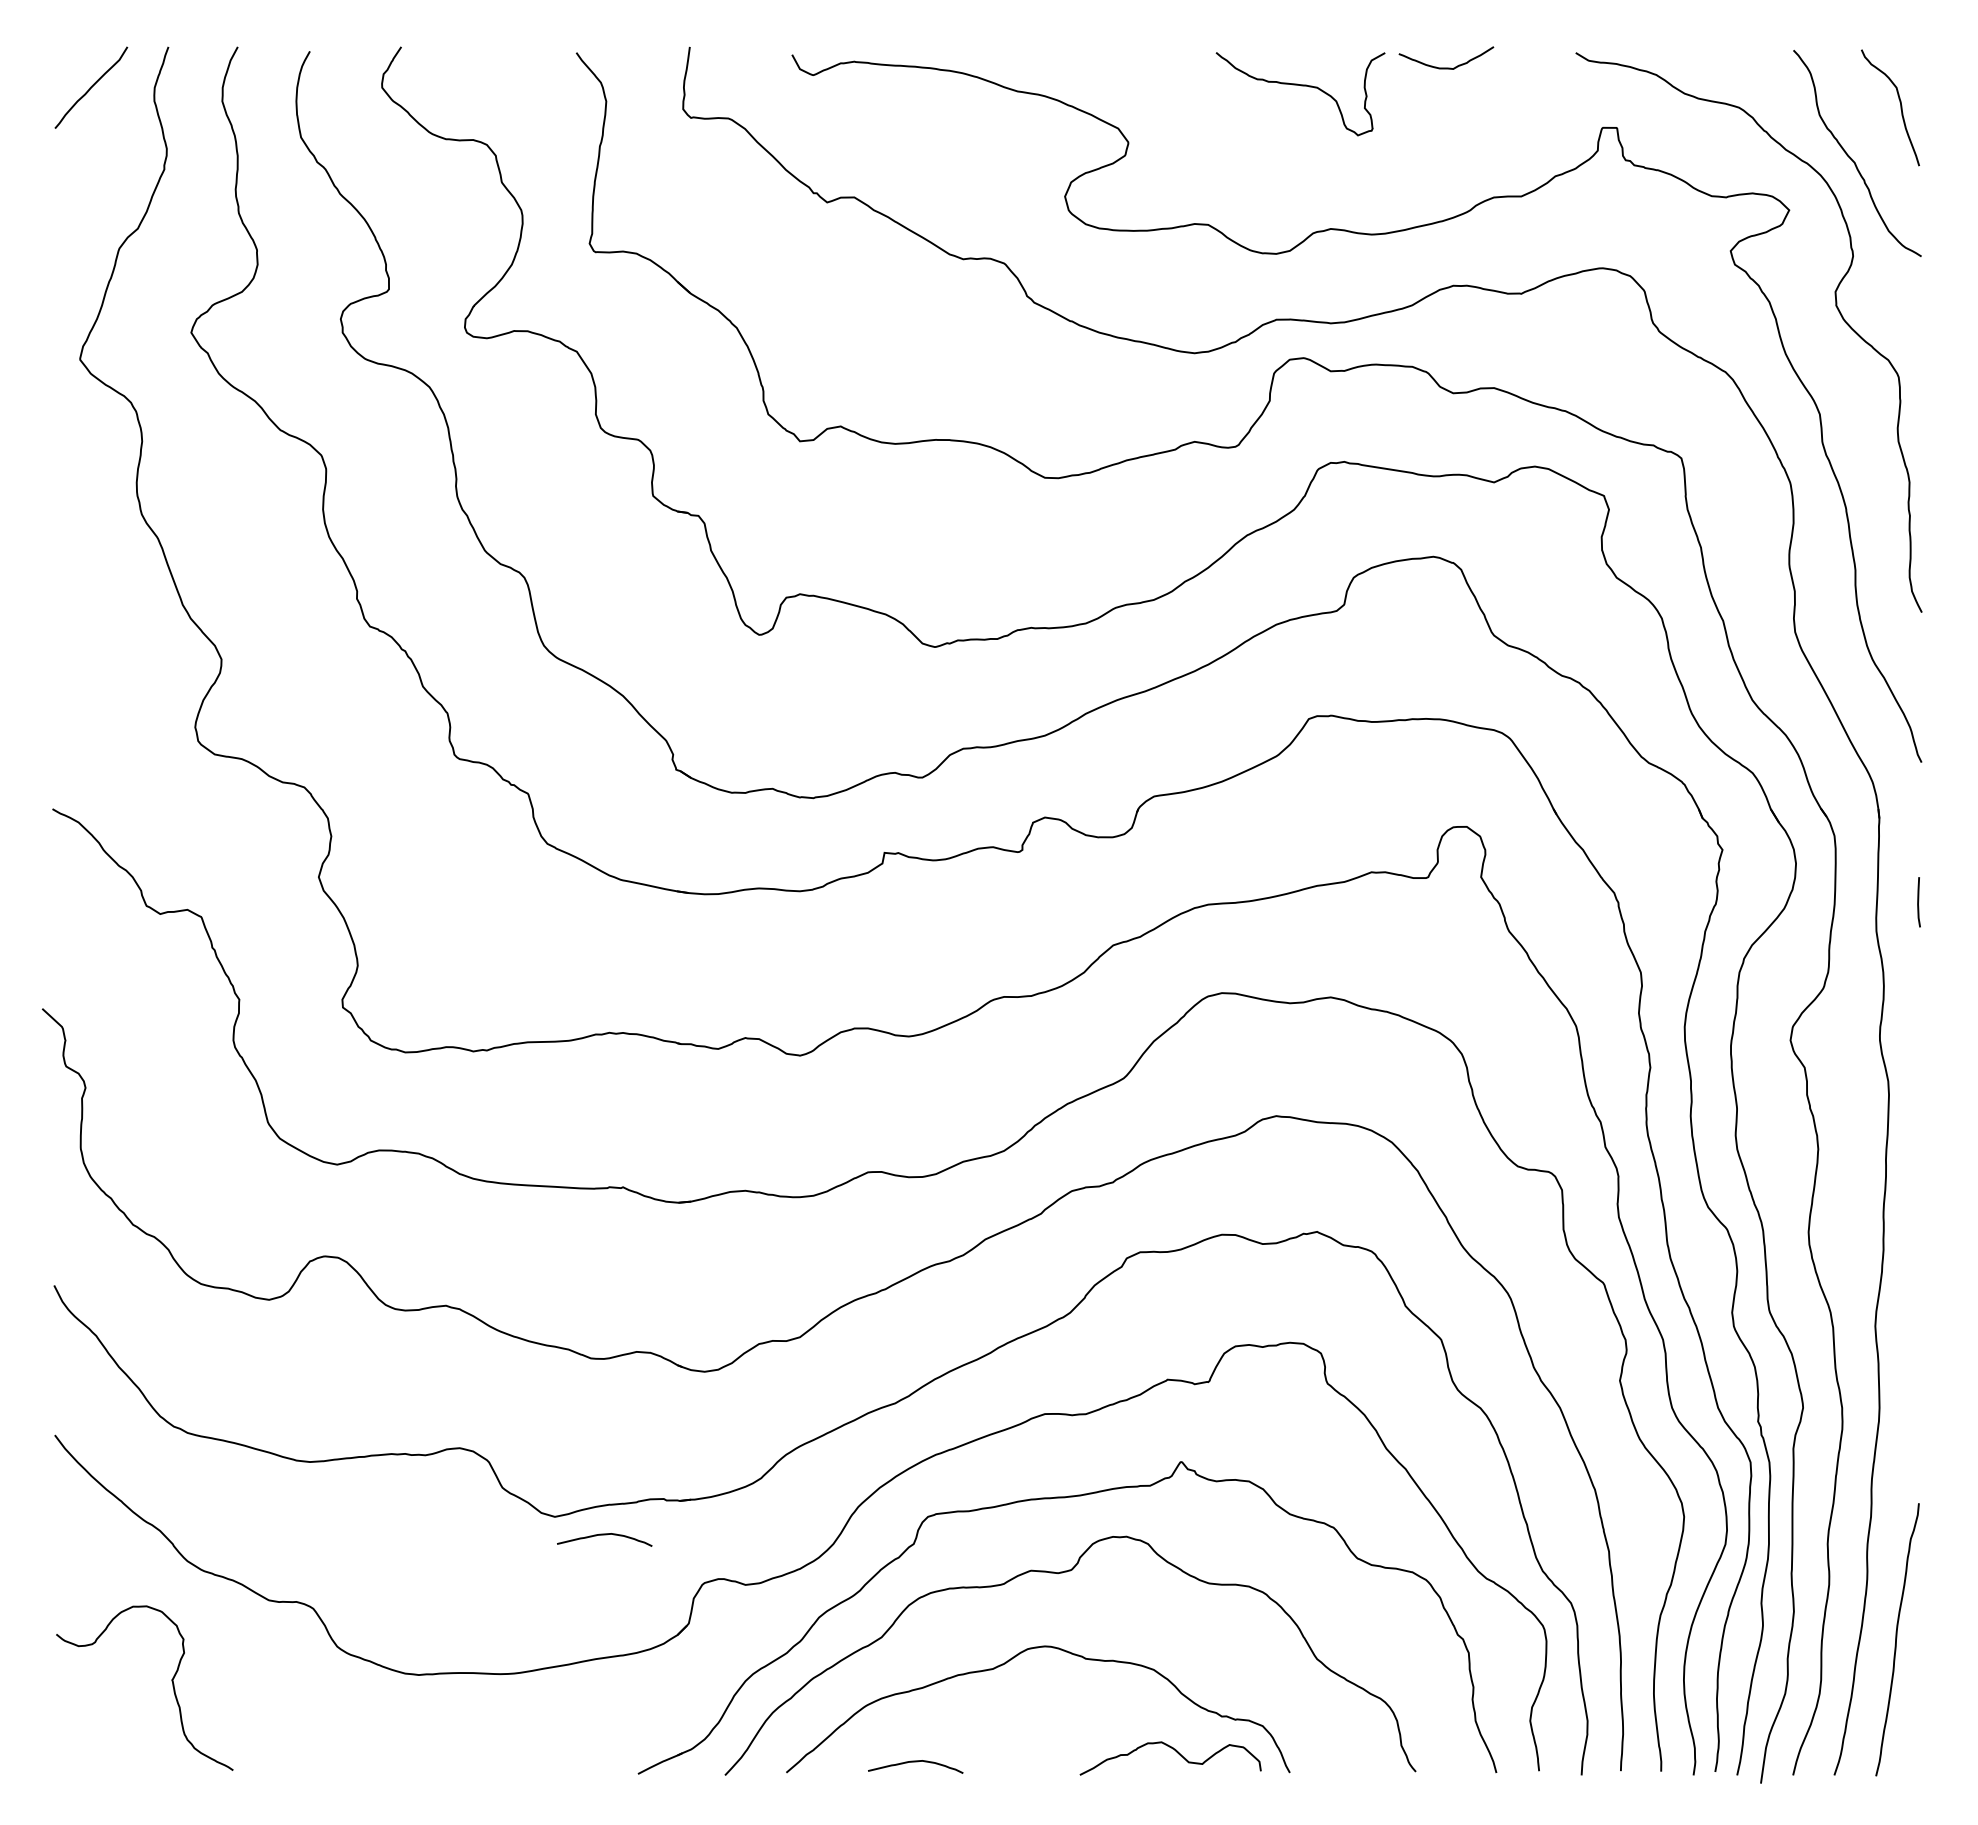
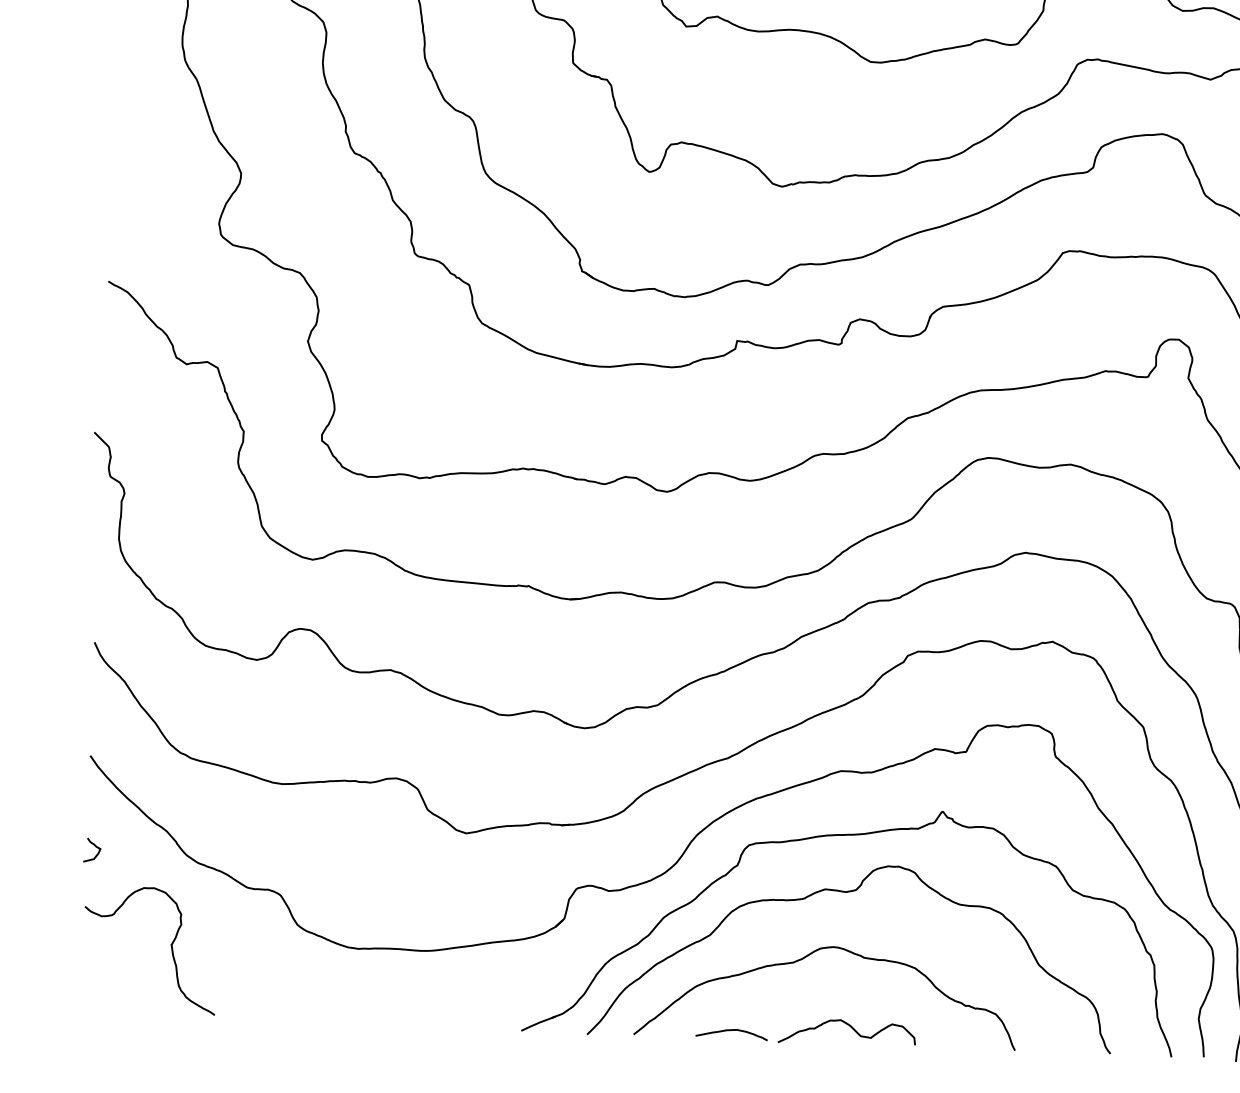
curve: (604, 1535) -> (503, 849), removed
curve: (66, 1554) -> (95, 846), added
curve: (1176, 1752) -> (851, 1028), moved

